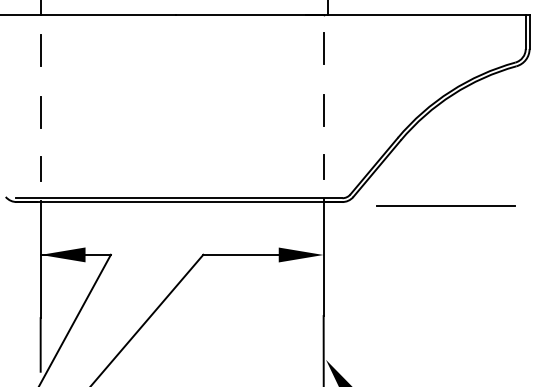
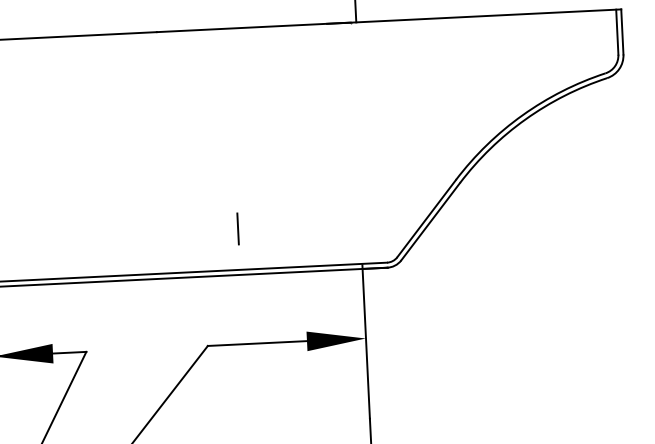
line: (323, 48) -> (352, 67), removed
line: (323, 110) -> (356, 148), removed
line: (323, 166) -> (237, 228), moved
line: (445, 205) -> (522, 265), removed

